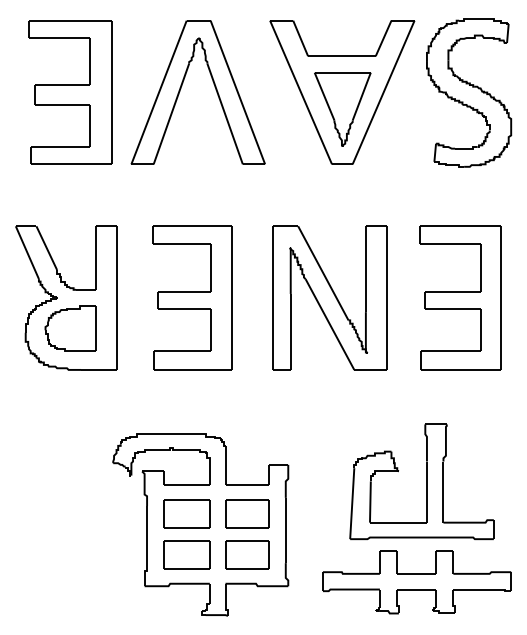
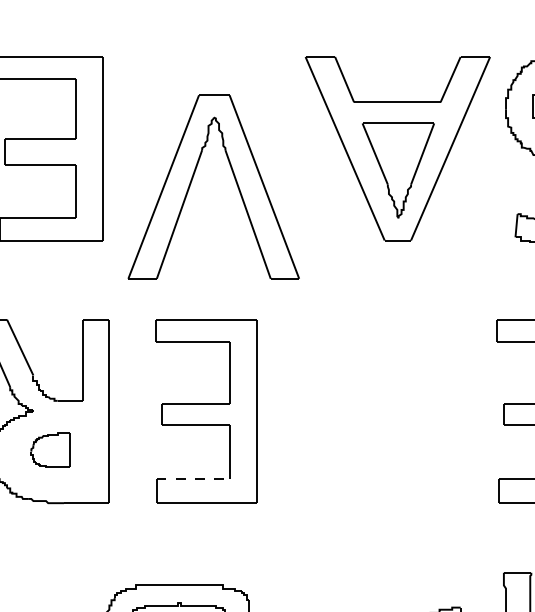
part: (182, 86) -> (193, 179), moved
part: (329, 297) -> (381, 410), removed
part: (70, 328) -> (50, 450), size x0.6
line: (182, 350) -> (193, 478), solid -> dashed

